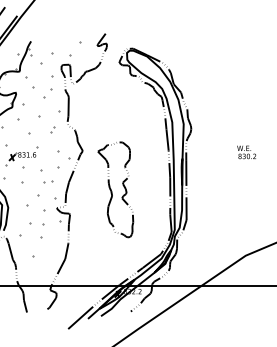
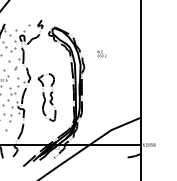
text: (246, 151) -> (101, 53), moved

